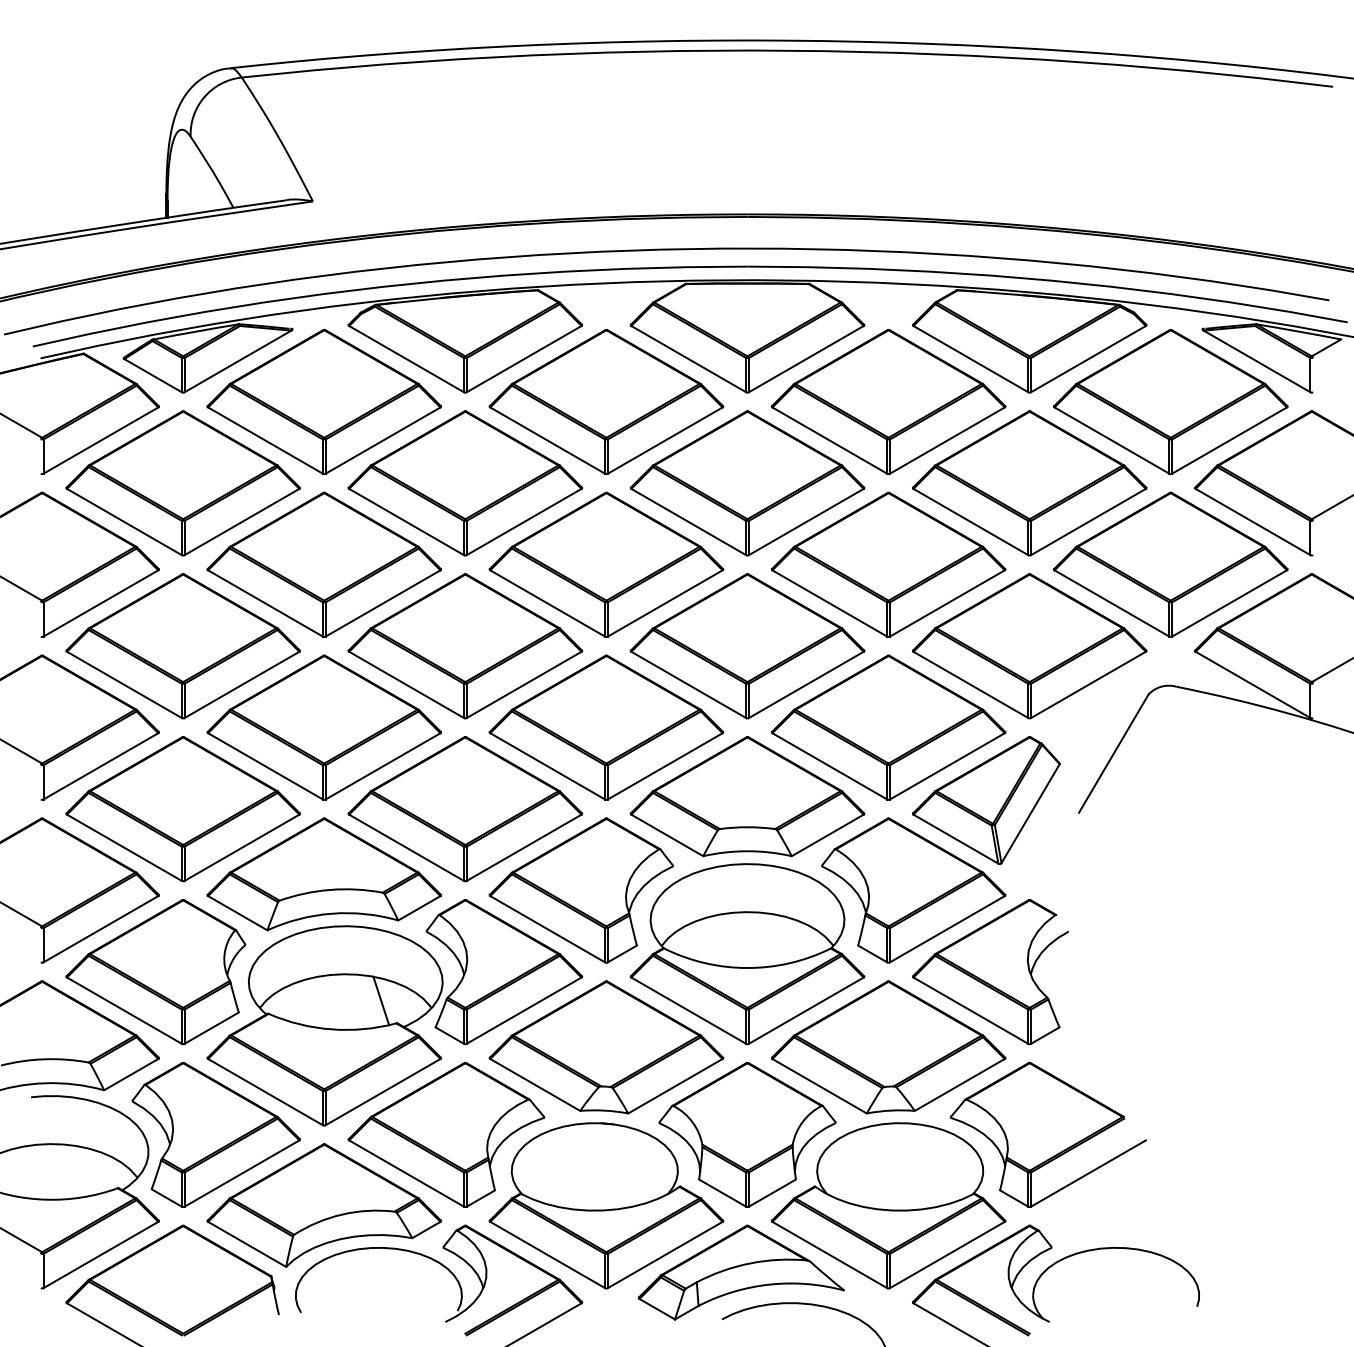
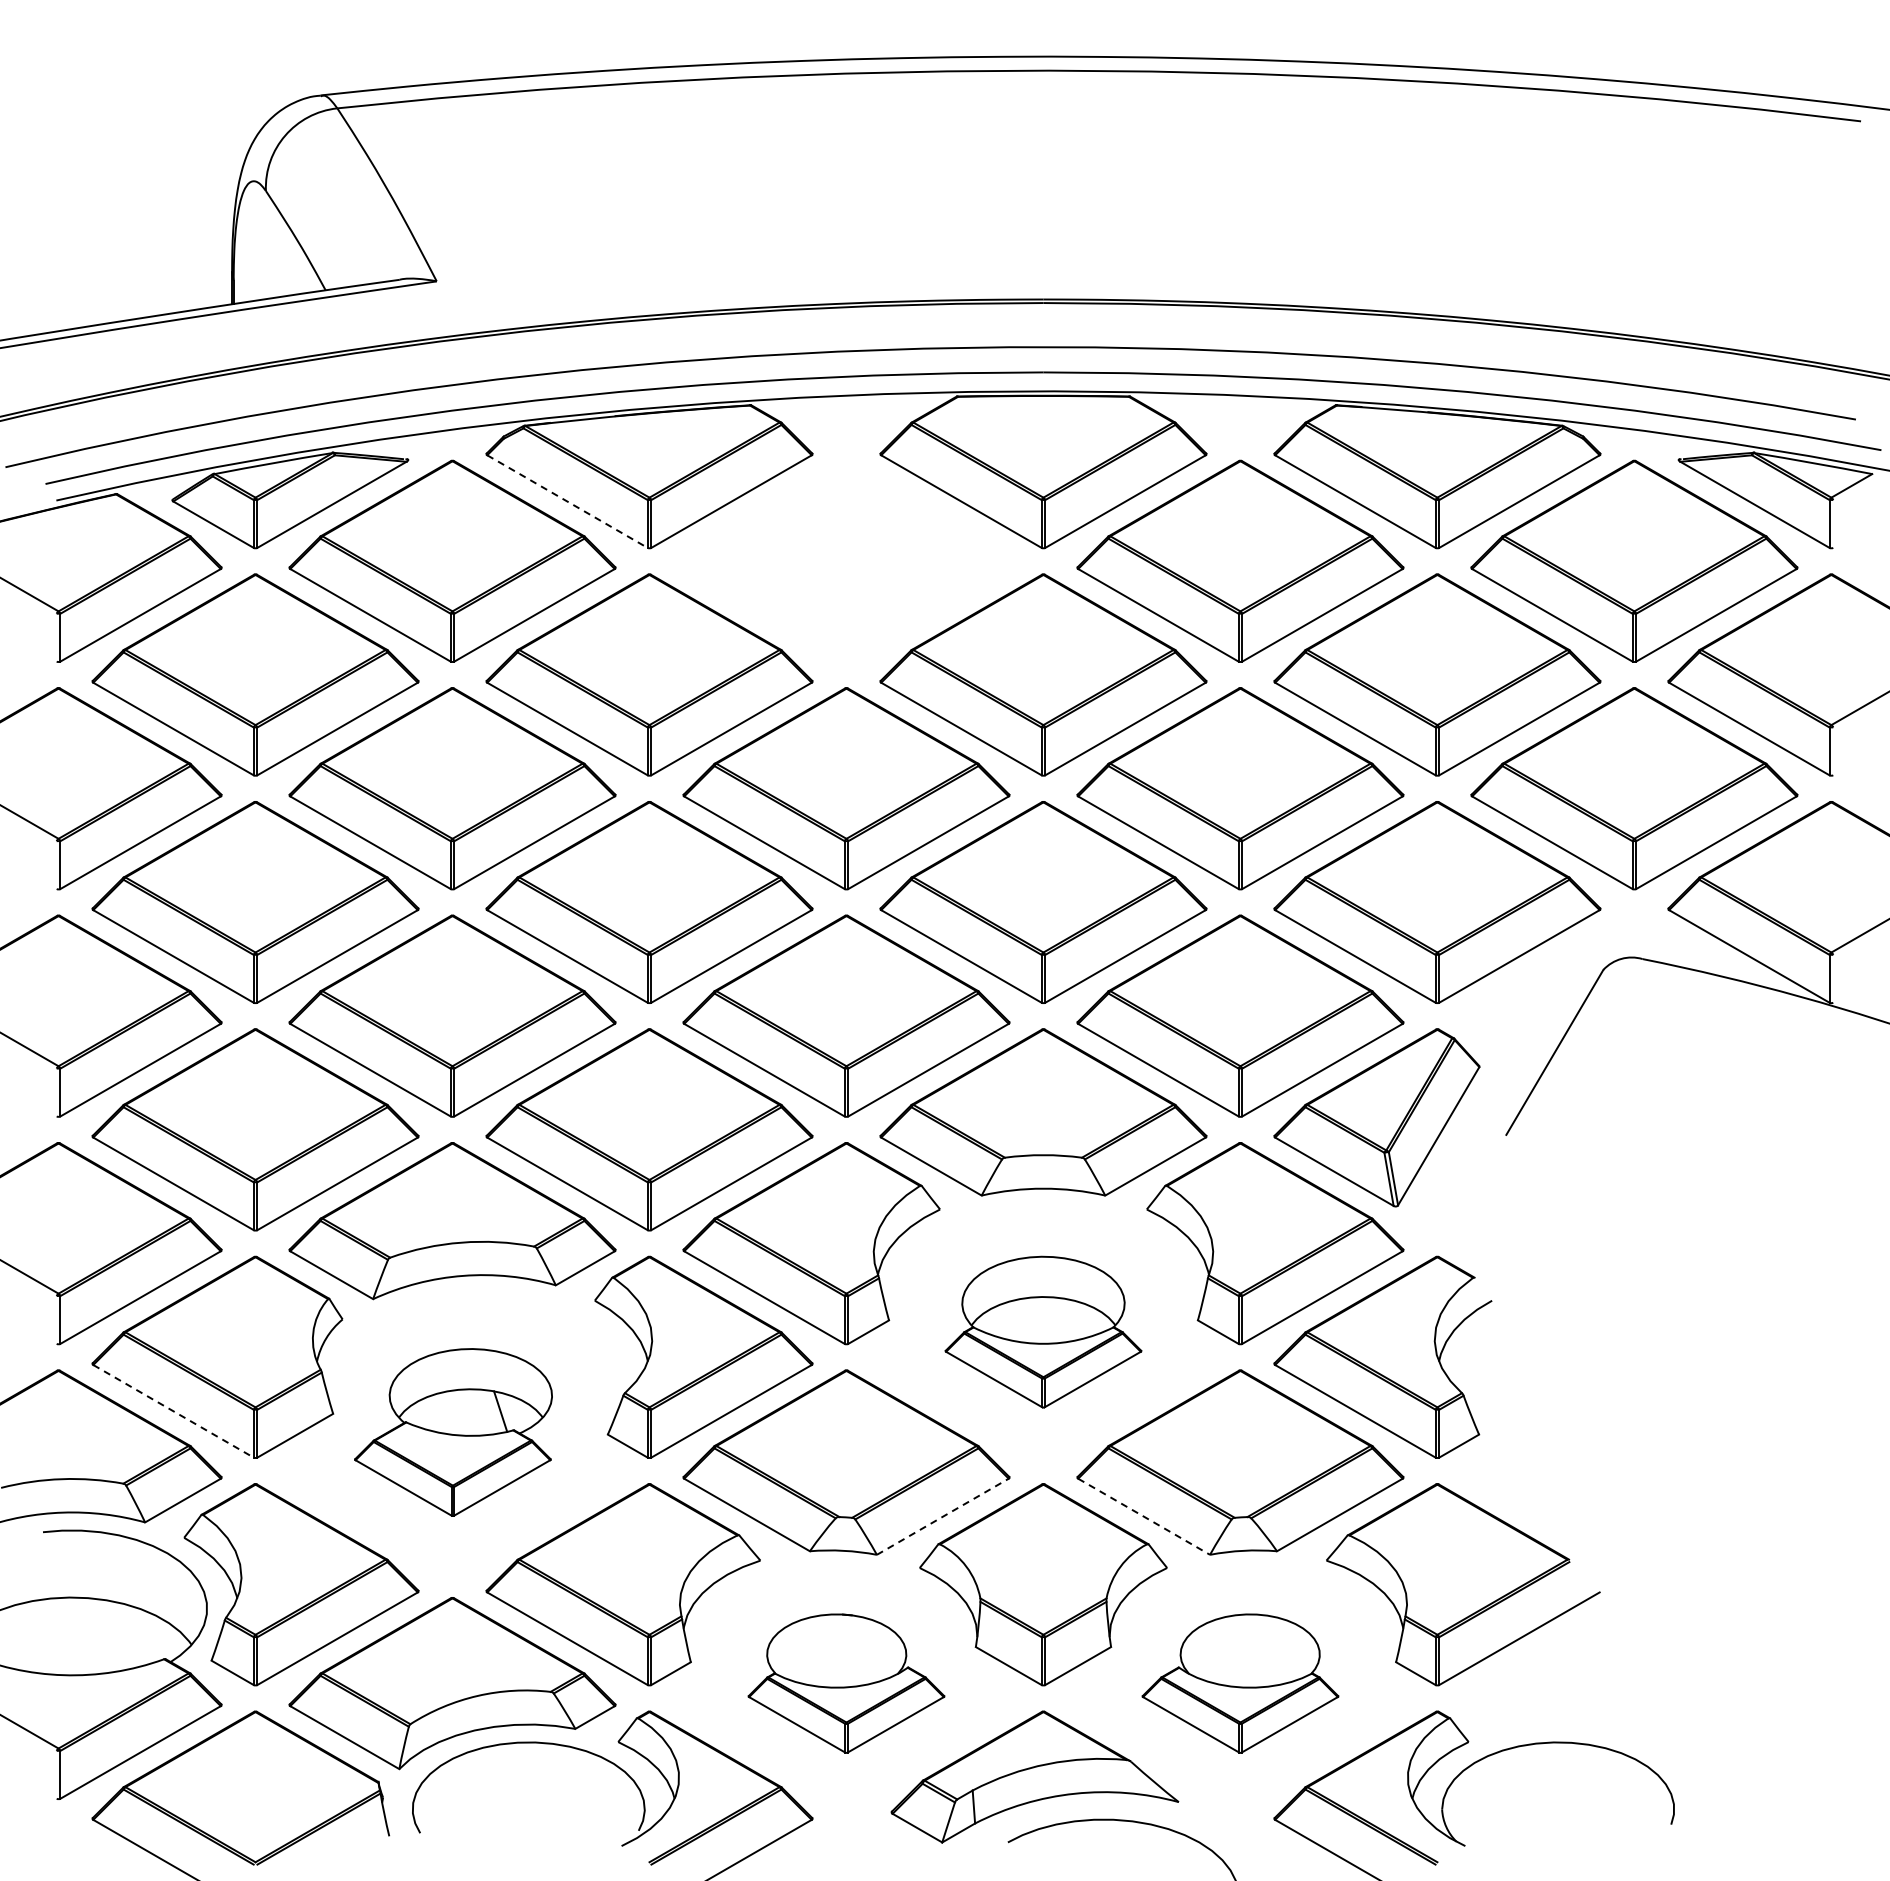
line: (406, 359) -> (567, 501), solid -> dashed
part: (606, 401) -> (846, 560), removed
part: (747, 953) -> (1043, 1331), size x0.6
line: (124, 1010) -> (173, 1411), solid -> dashed
part: (324, 1025) -> (453, 1432), size x0.6
line: (675, 1086) -> (943, 1516), solid -> dashed
line: (819, 1086) -> (1144, 1517), solid -> dashed
part: (606, 1205) -> (846, 1683), size x0.6
part: (888, 1205) -> (1240, 1683), size x0.6

